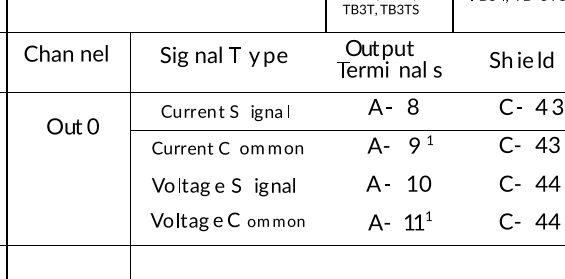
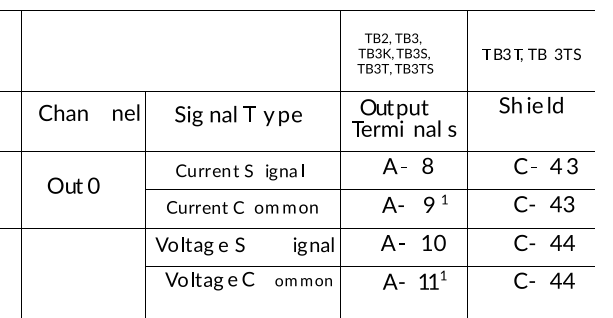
text: (94, 53) -> (126, 112), moved
text: (520, 60) -> (530, 105), moved
text: (72, 126) -> (73, 185), moved
text: (195, 187) -> (199, 246), moved
text: (274, 187) -> (313, 246), moved
text: (275, 223) -> (303, 282), moved

